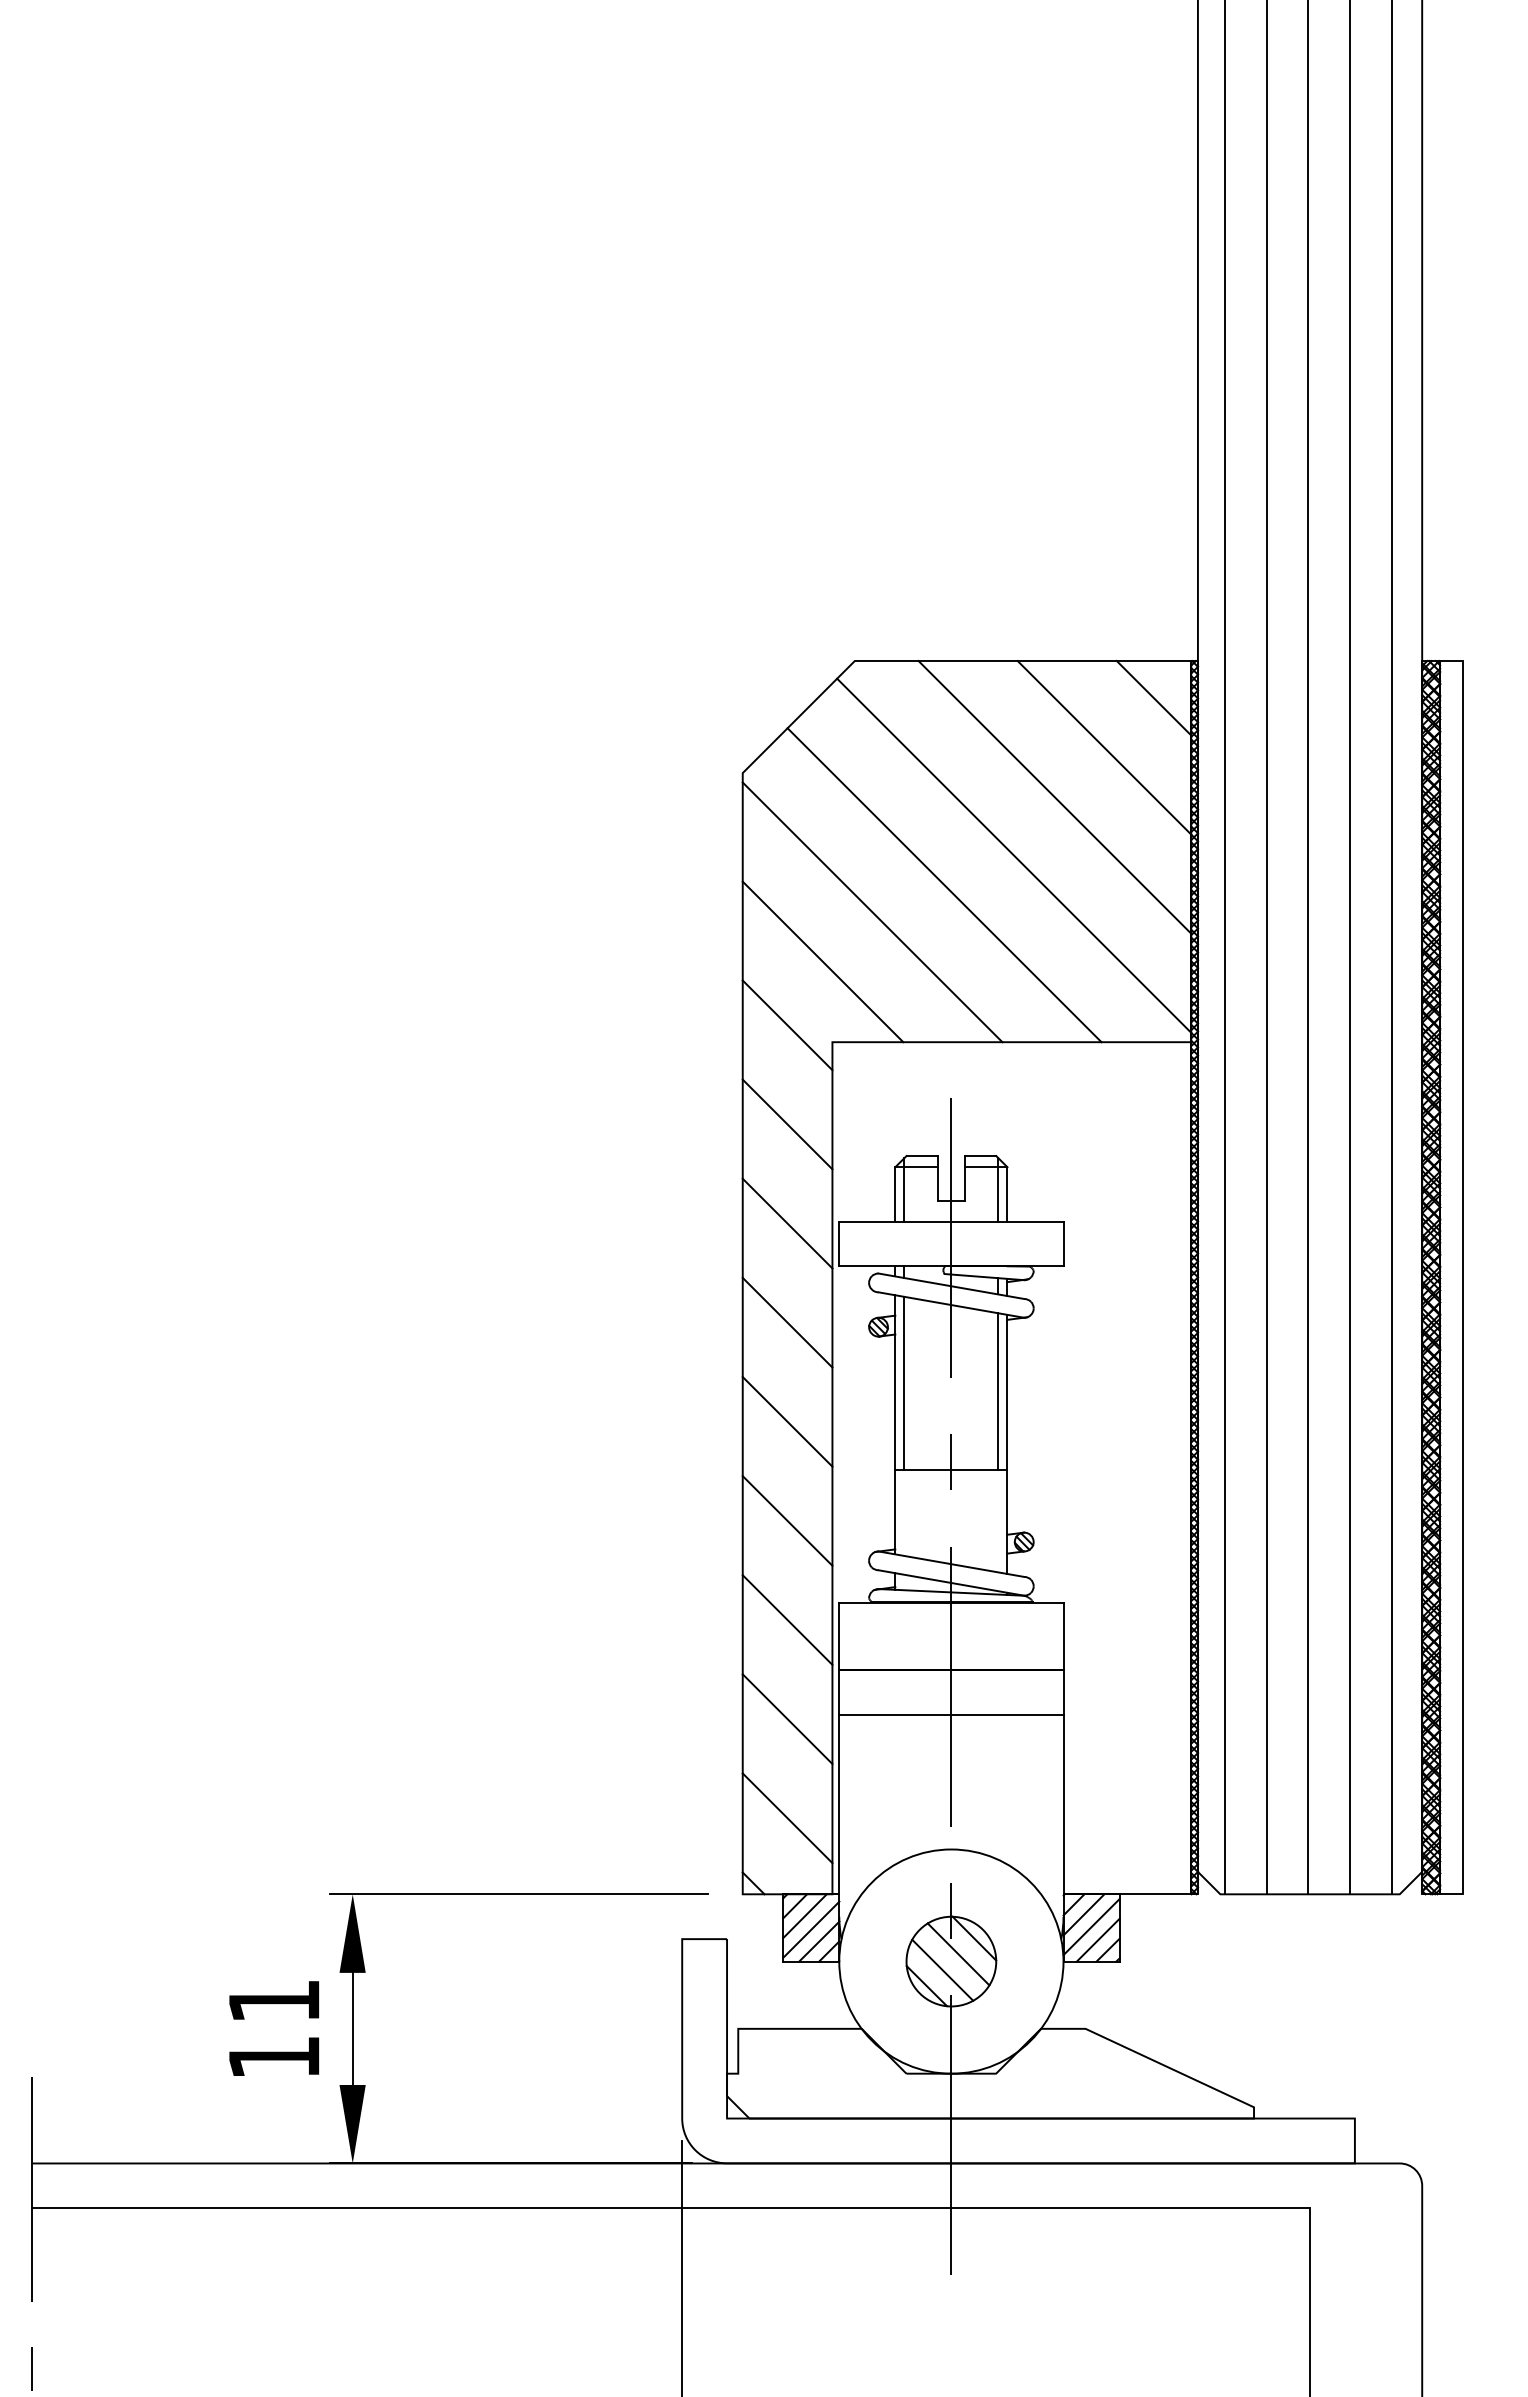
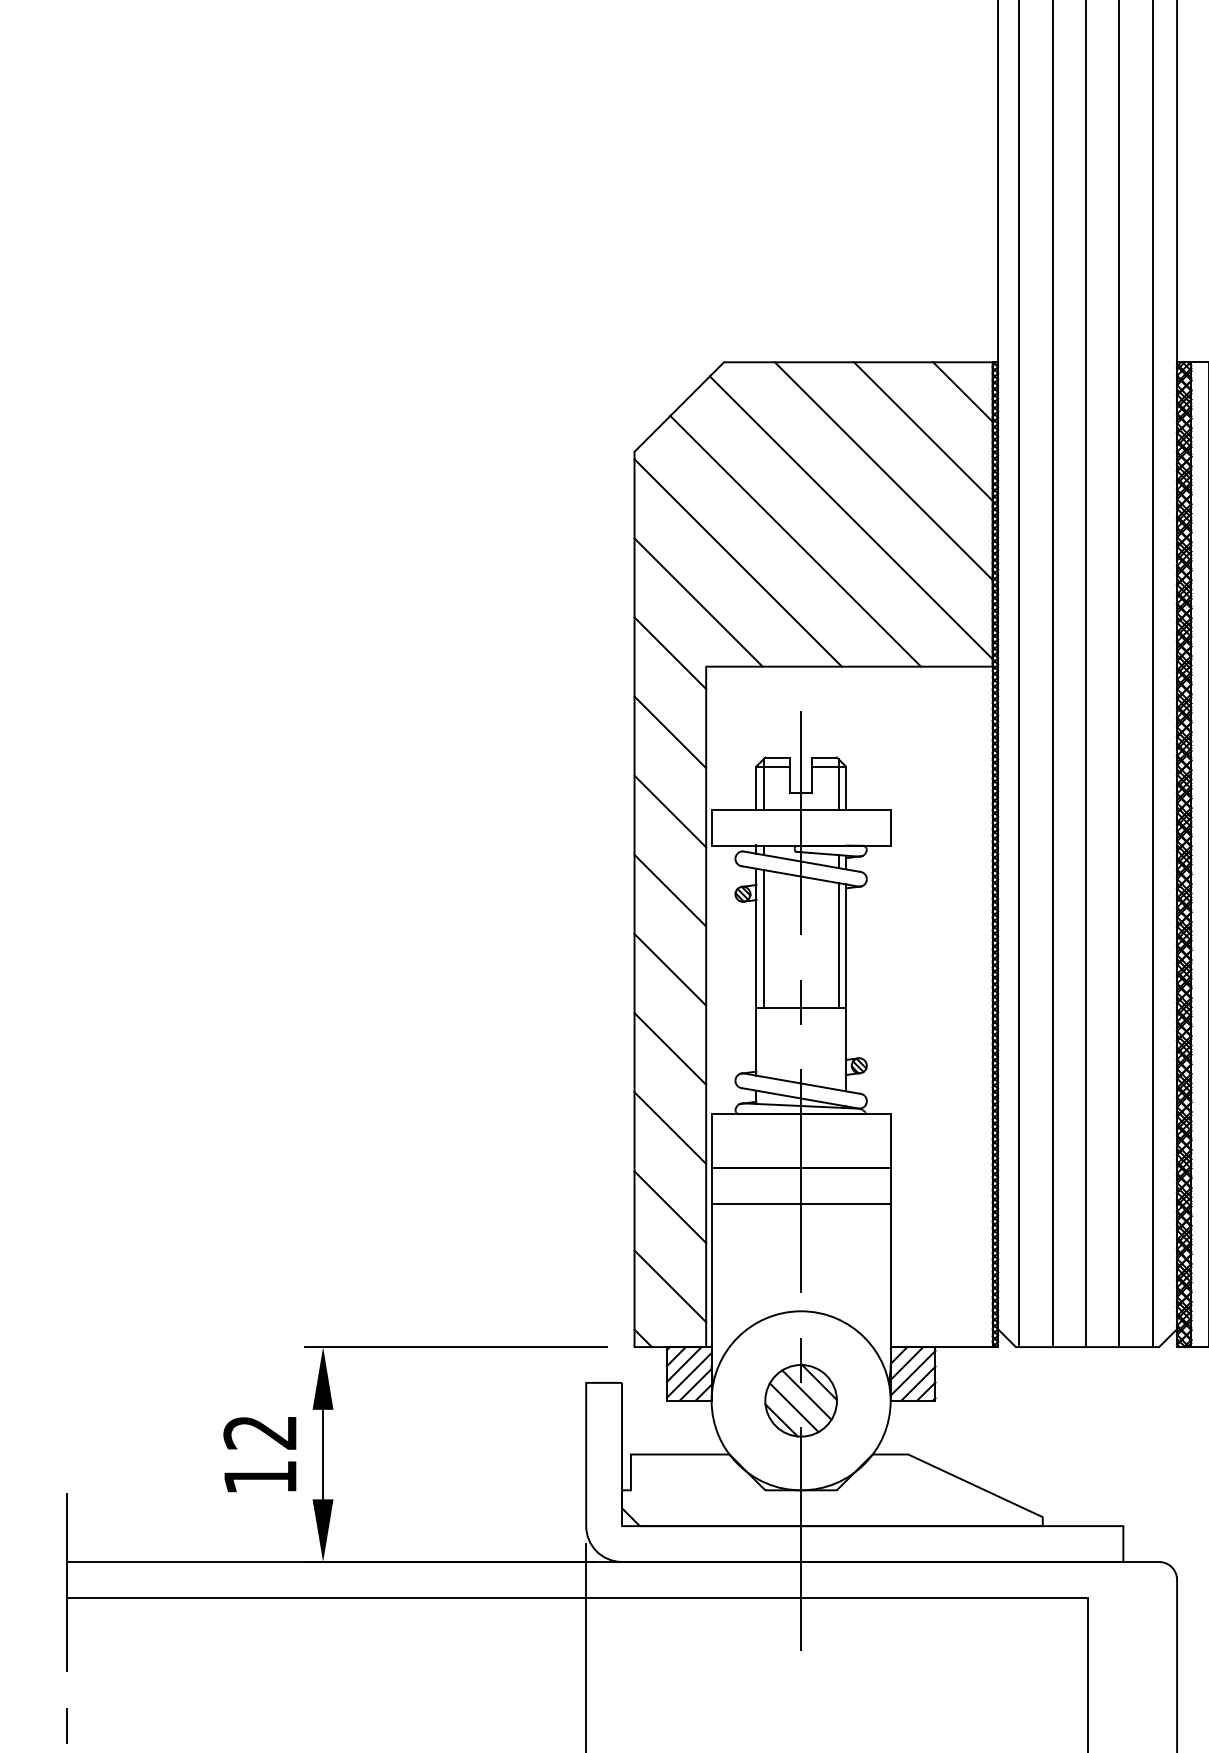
text: (273, 2001) -> (259, 1432), 11 -> 12

